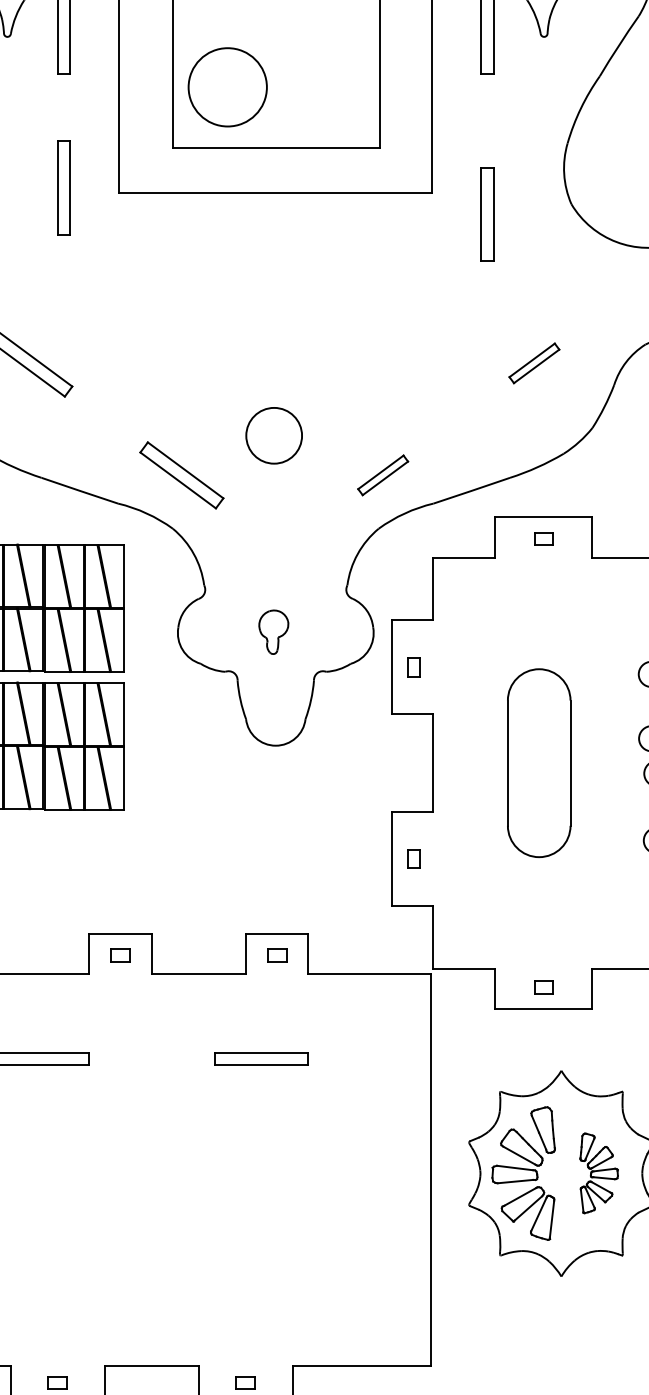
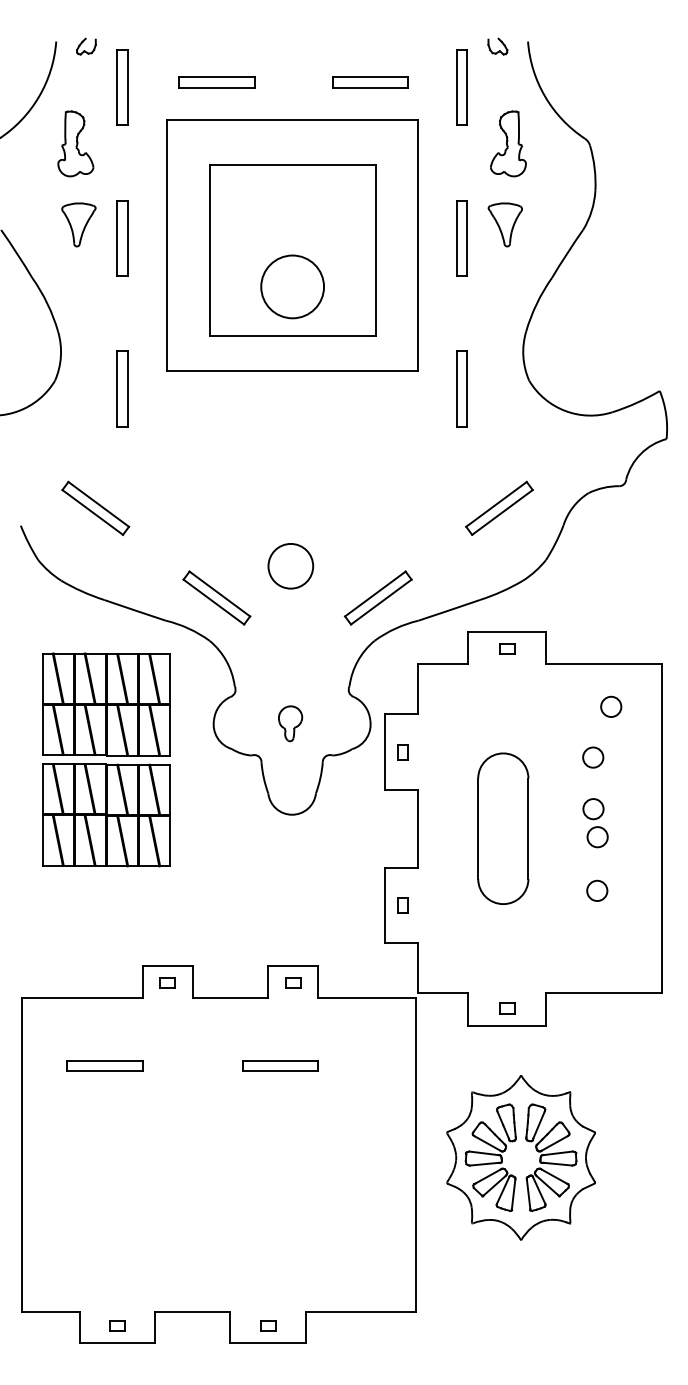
circle: (227, 86) -> (292, 286), moved
part: (64, 187) -> (122, 388), moved
part: (534, 362) -> (499, 507), size x1.67
part: (382, 474) -> (377, 597), size x1.67
part: (599, 1173) -> (551, 1157), size x1.67

